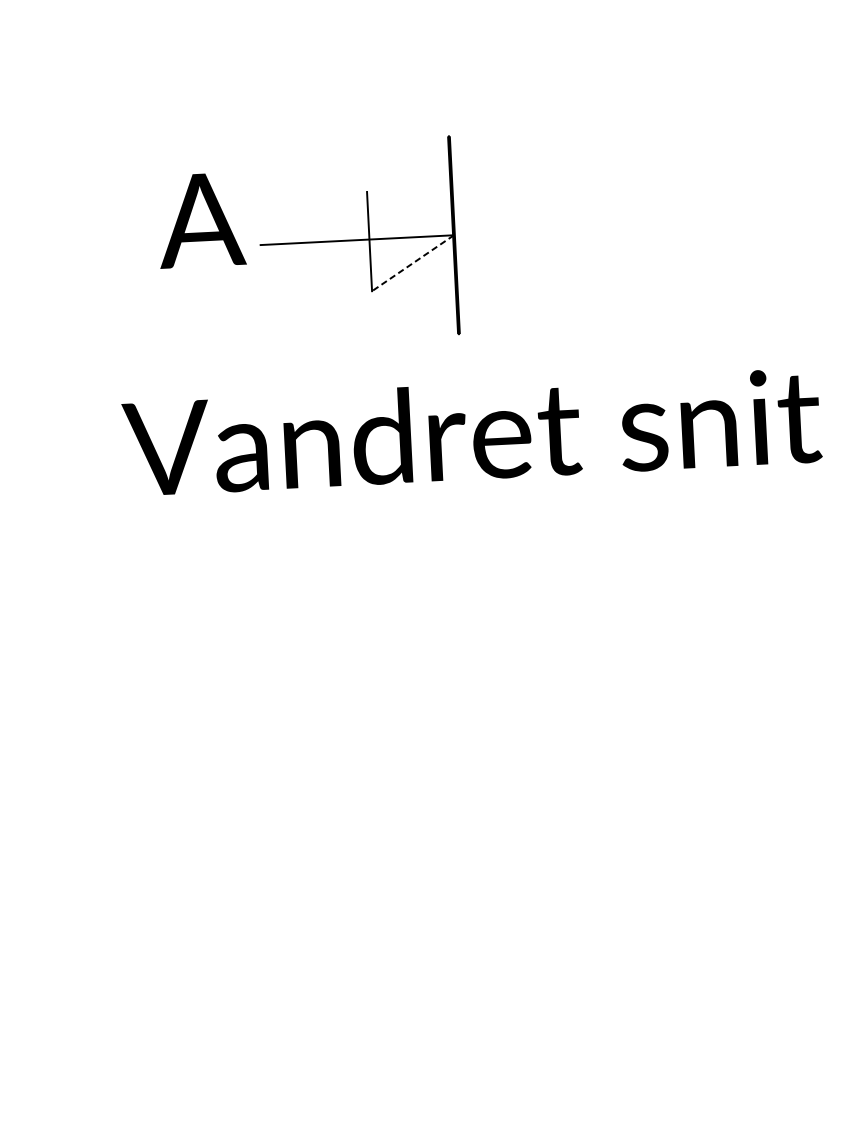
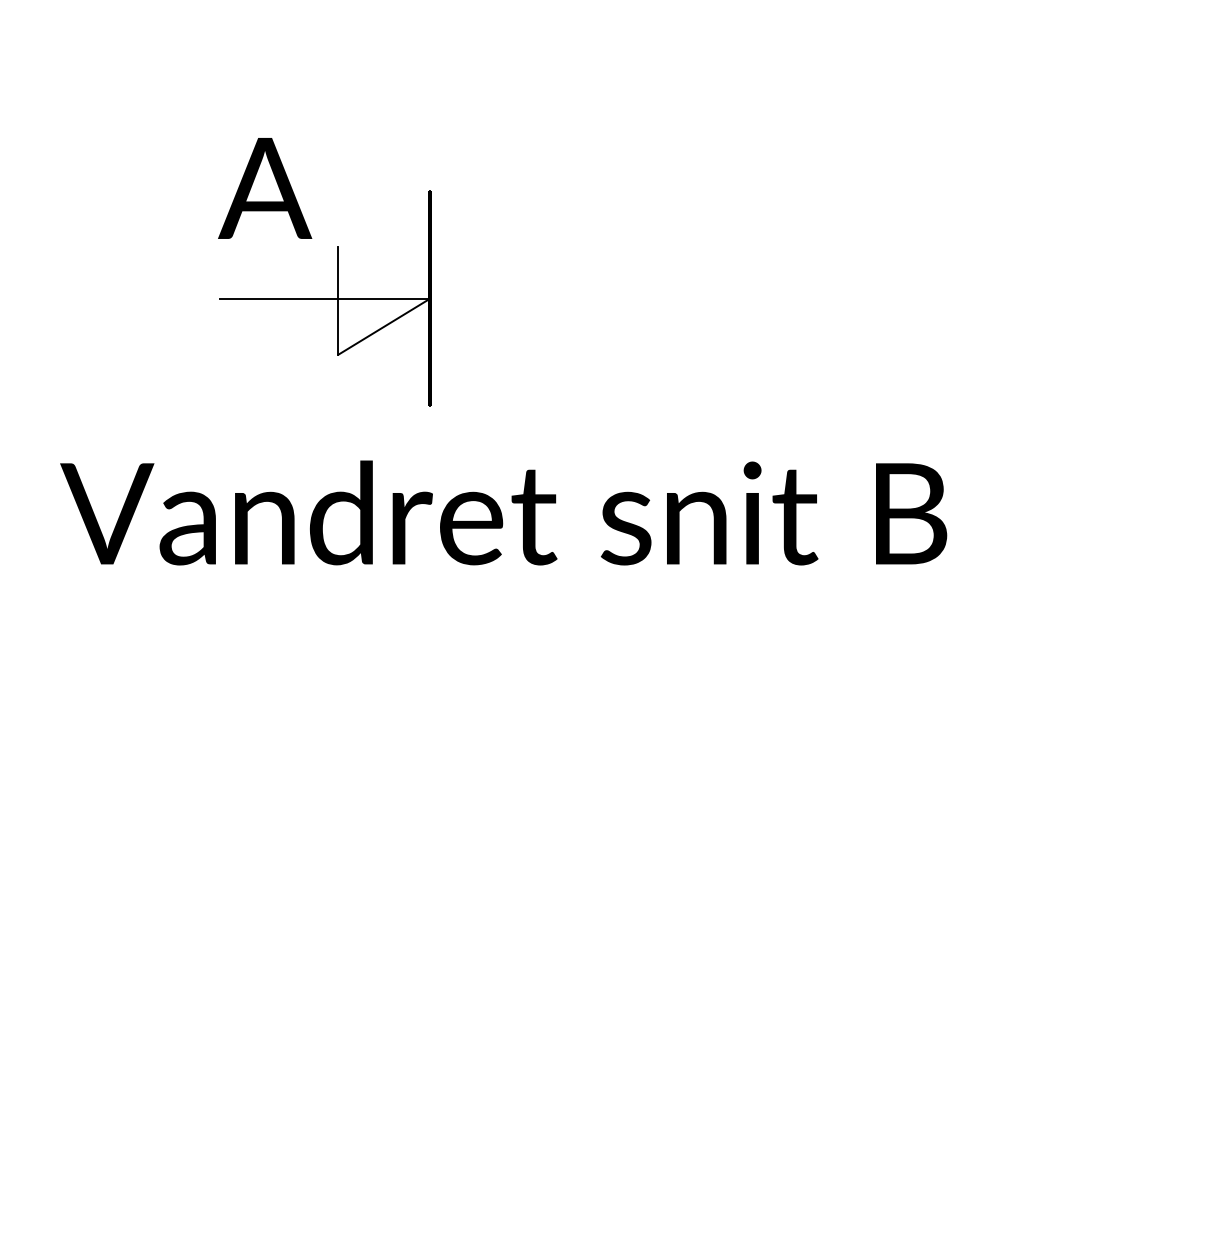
text: (201, 220) -> (265, 188), moved
line: (413, 263) -> (384, 326), dashed -> solid

